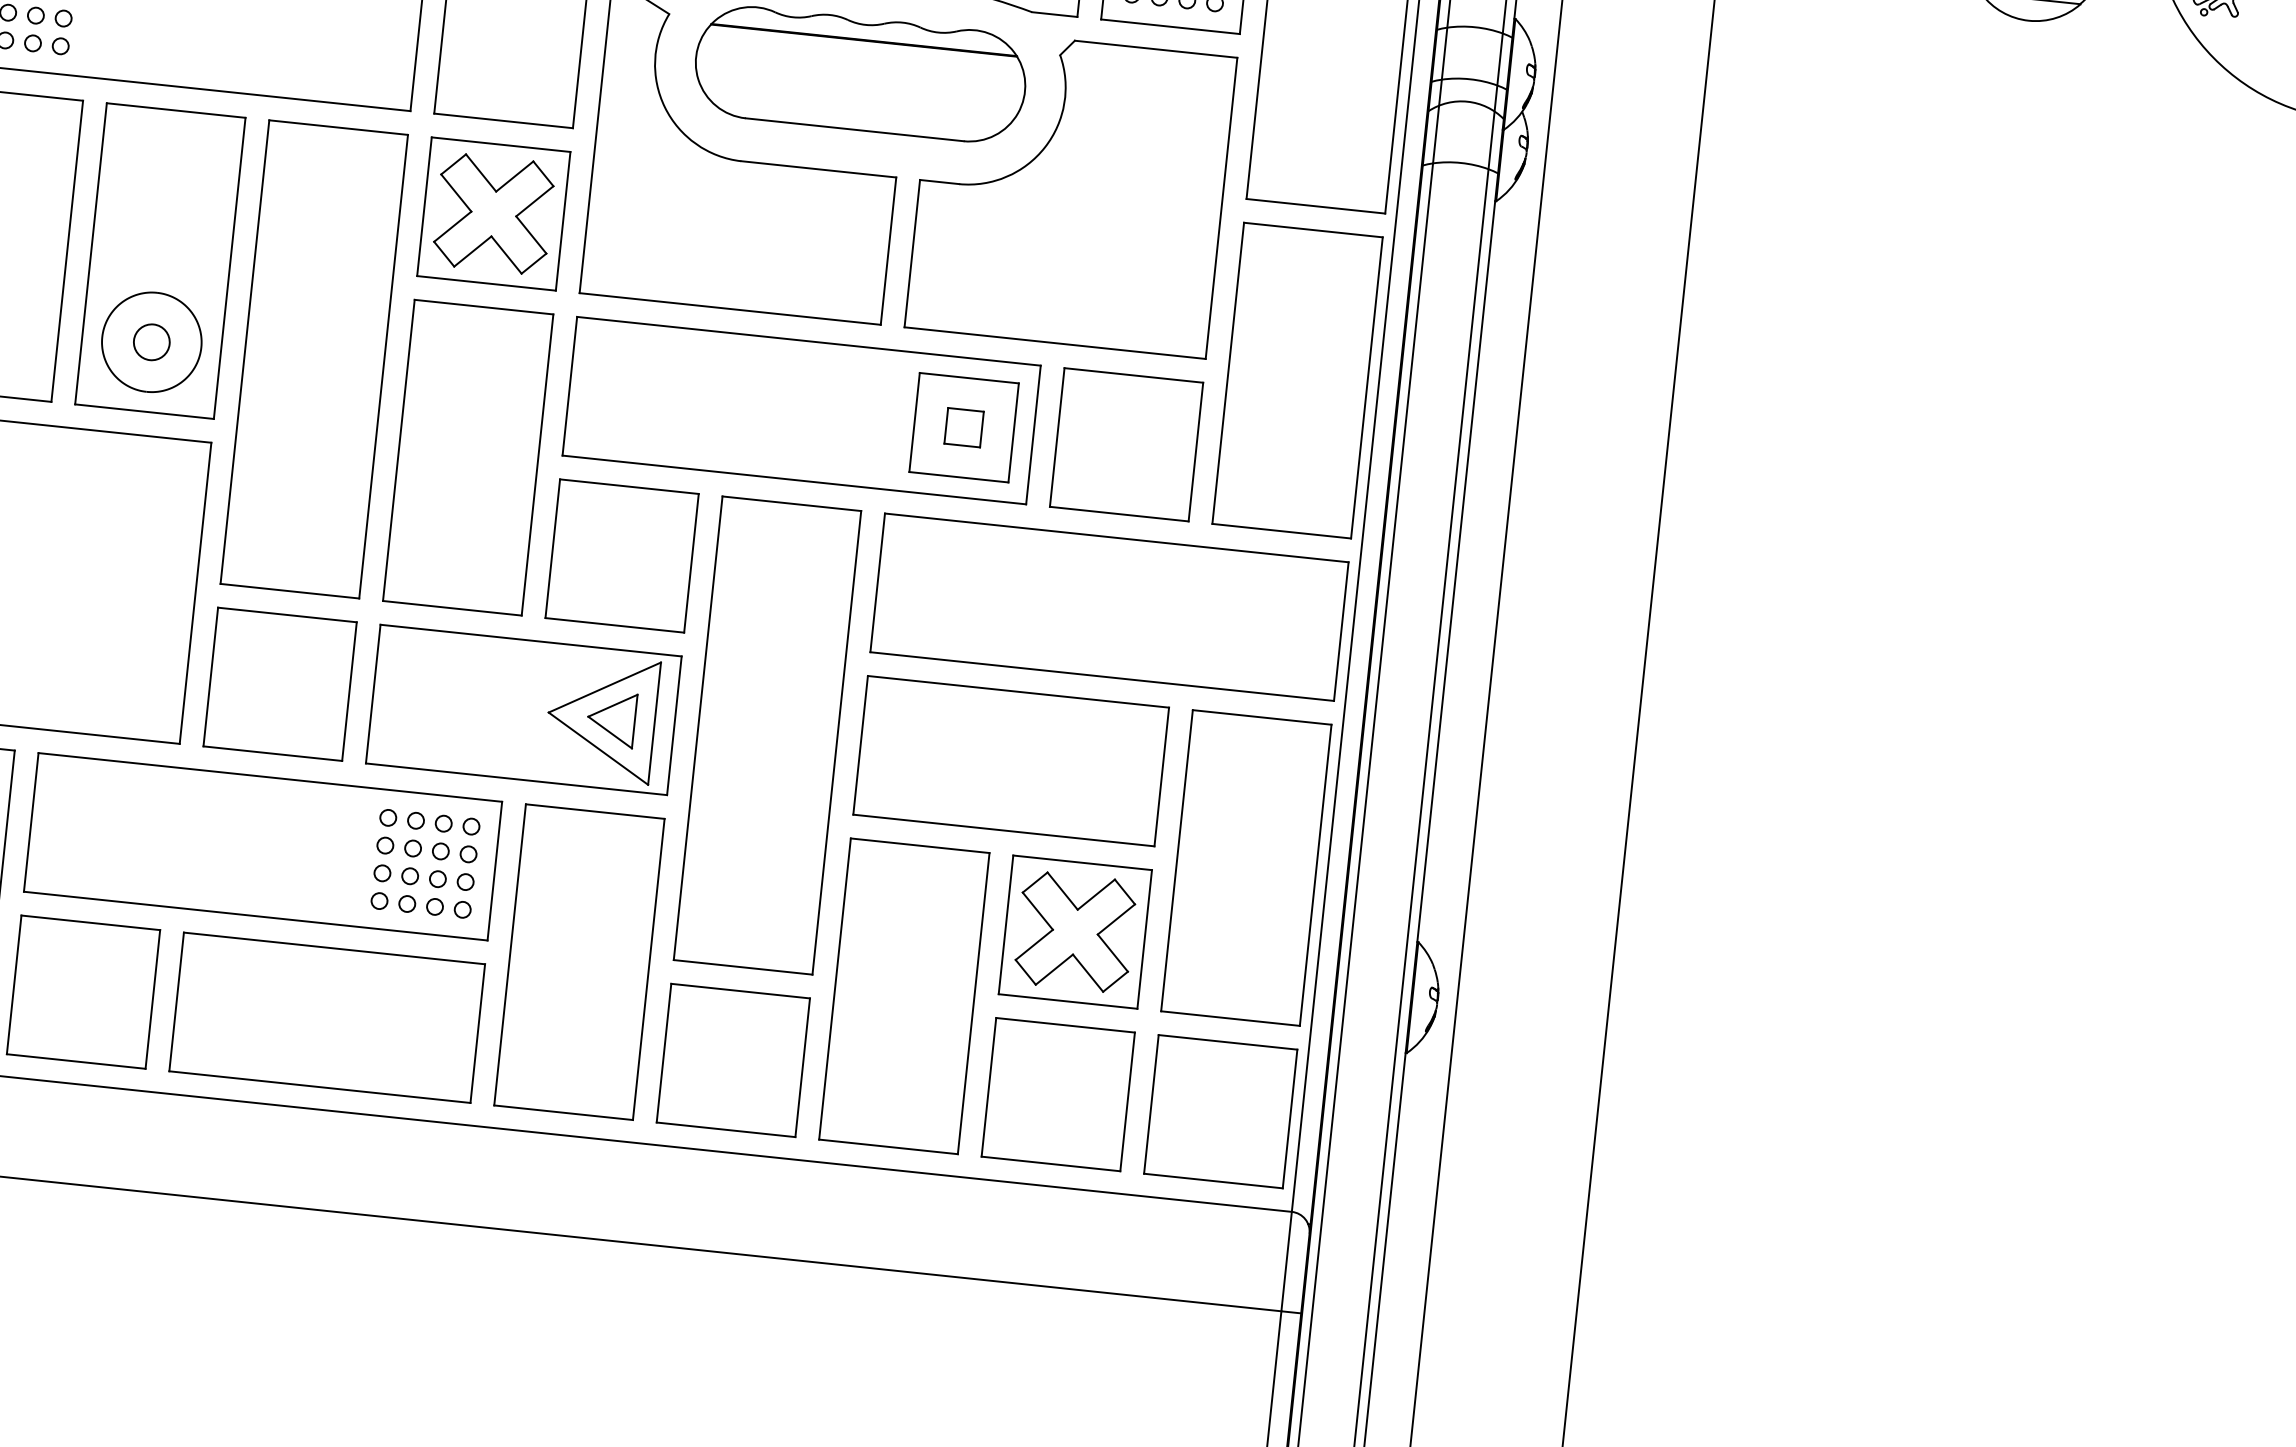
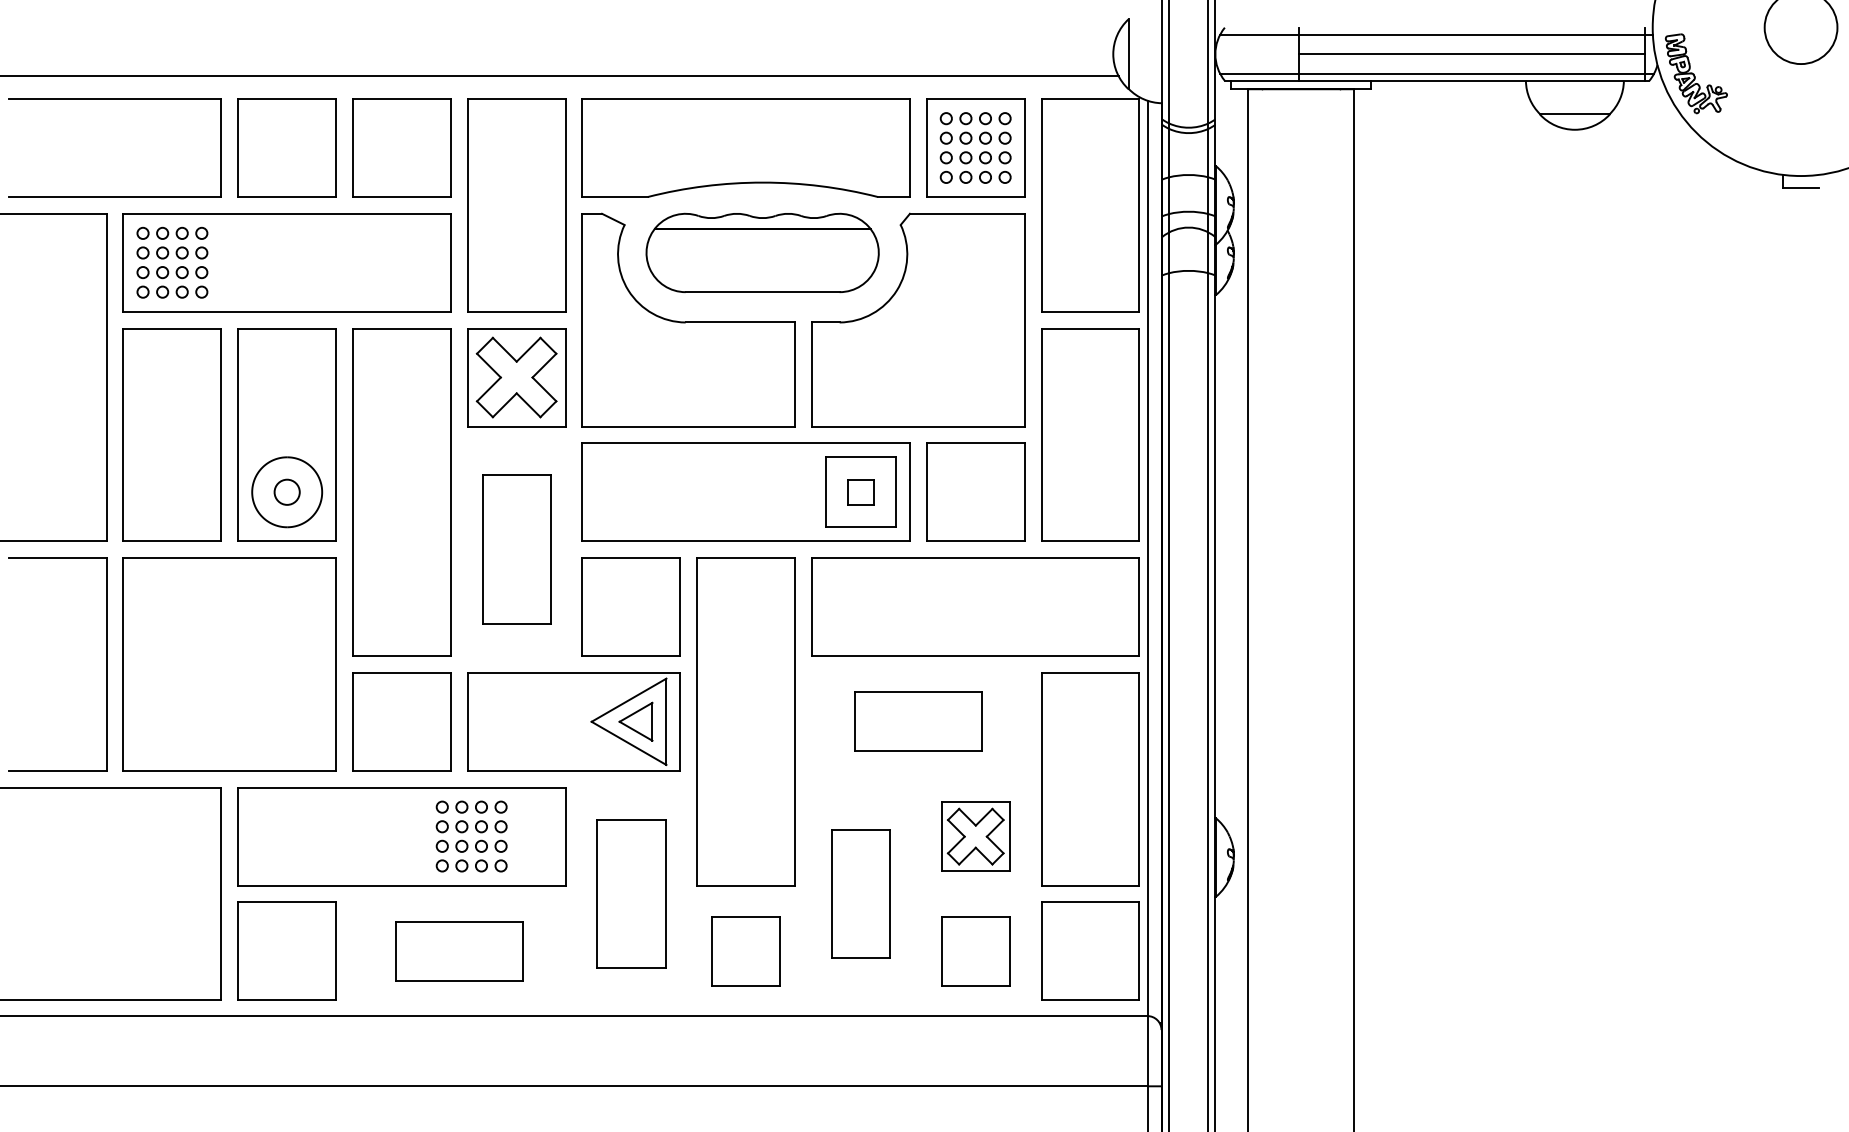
part: (467, 457) -> (516, 549), size x0.7
part: (1011, 760) -> (918, 721), size x0.6
part: (418, 855) -> (466, 831), moved
part: (1075, 932) -> (975, 836), size x0.7
part: (578, 961) -> (630, 893), size x0.7
part: (903, 995) -> (860, 893), size x0.6
part: (327, 1016) -> (459, 950), size x0.6
part: (732, 1059) -> (745, 950), size x0.7
part: (1058, 1093) -> (975, 950), size x0.7

